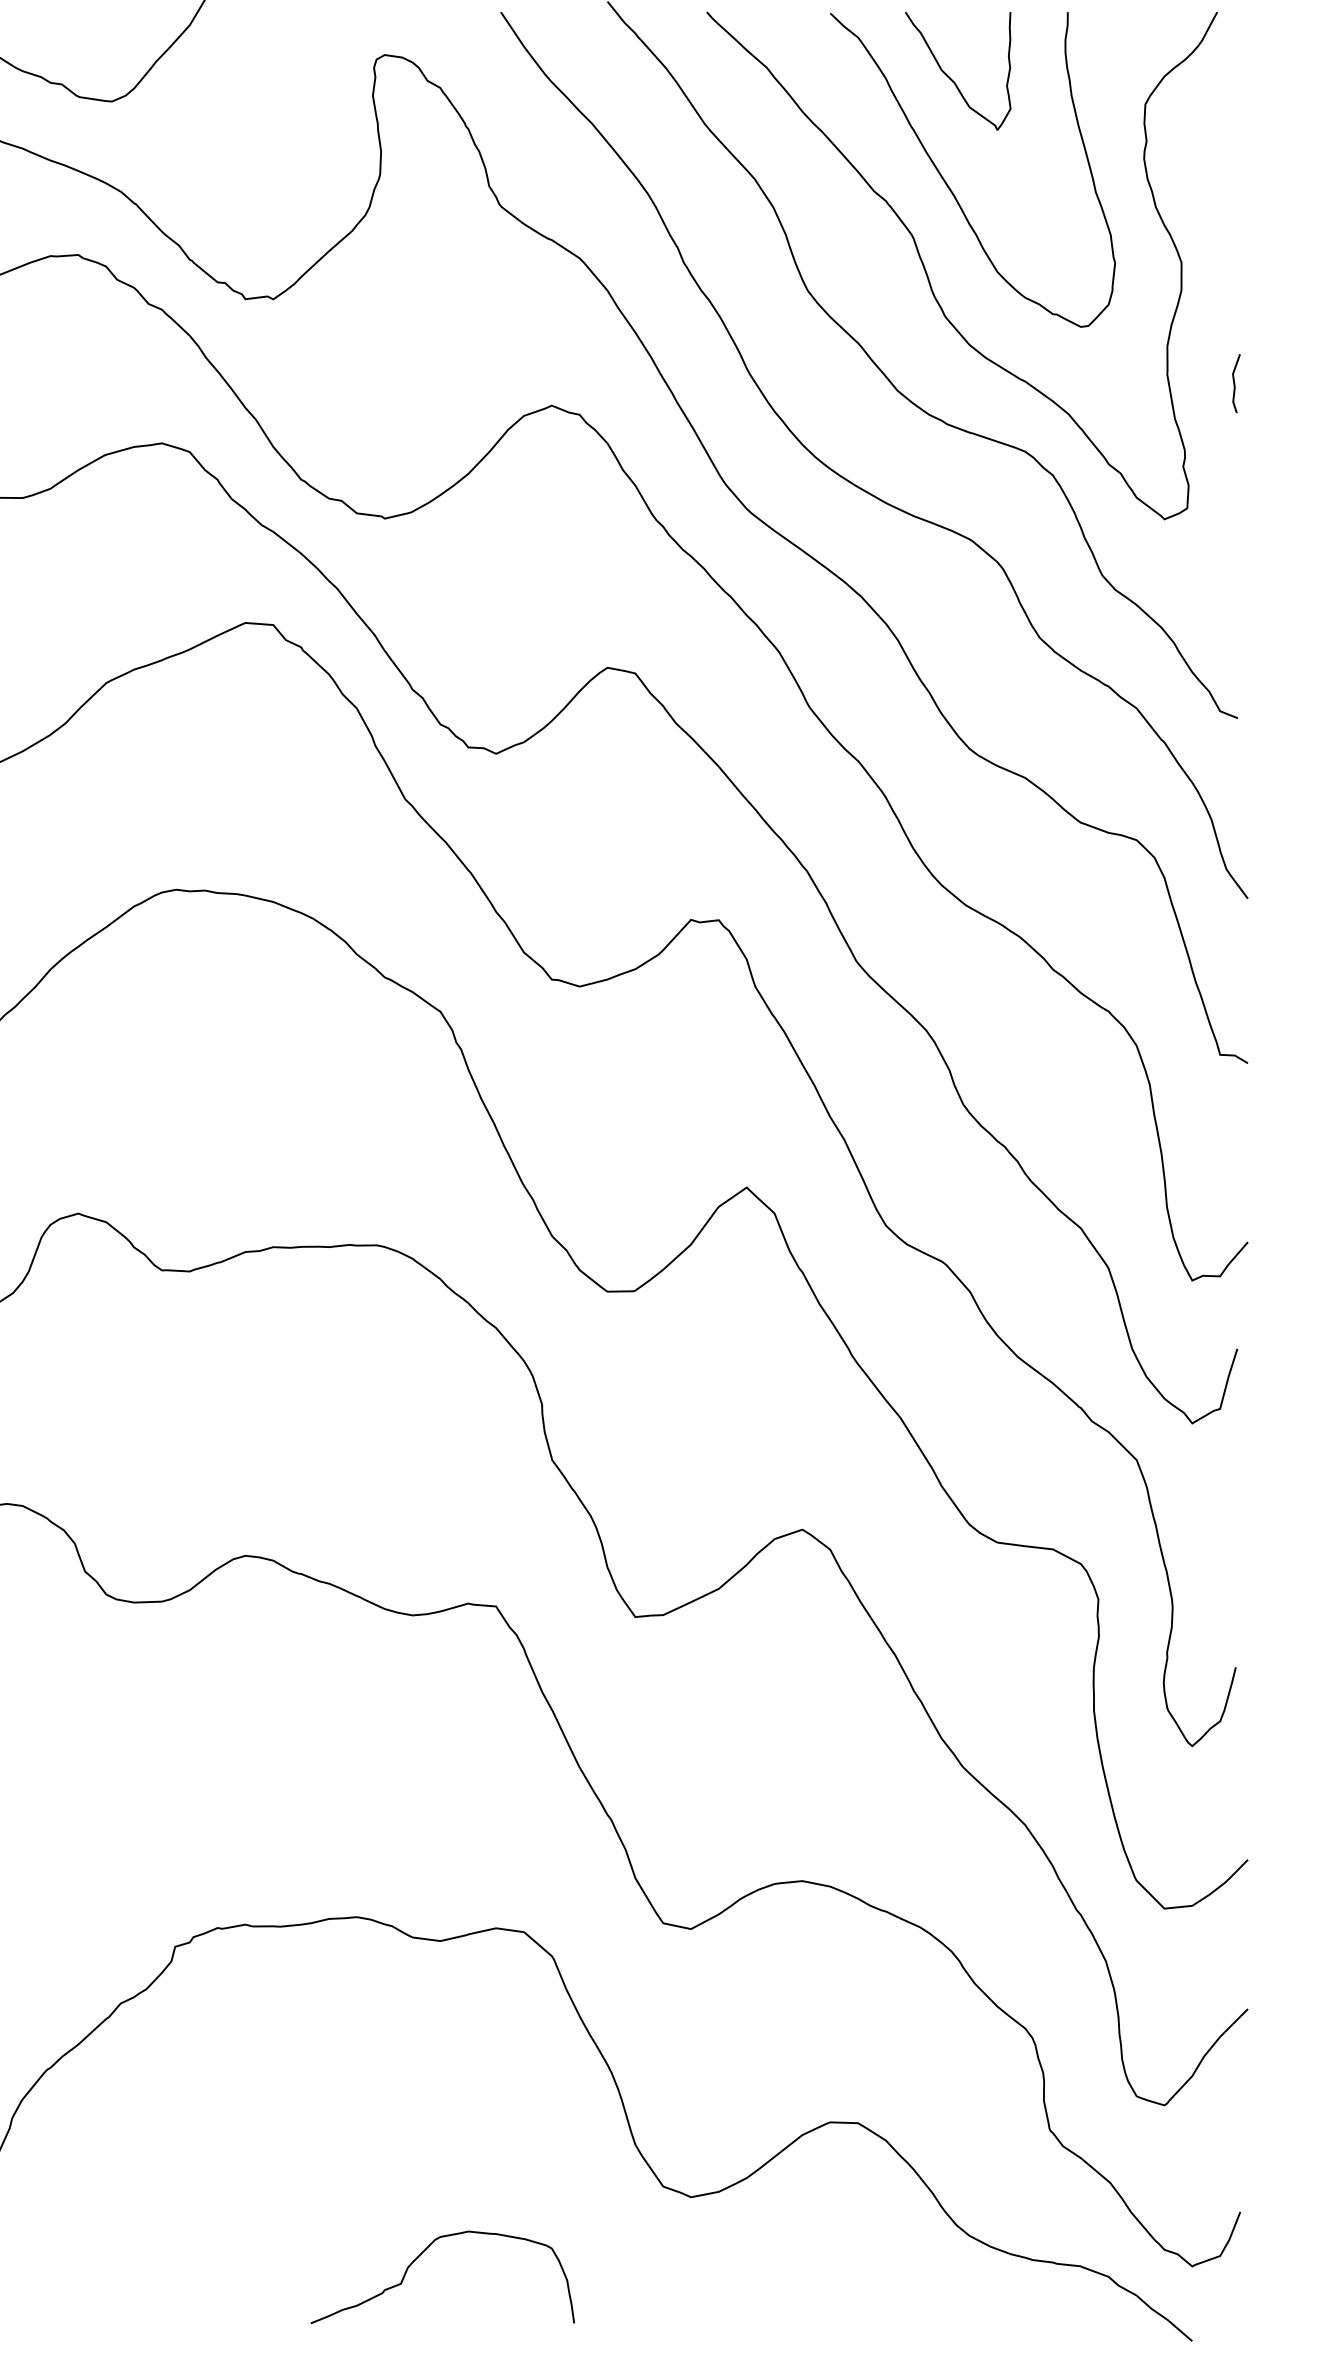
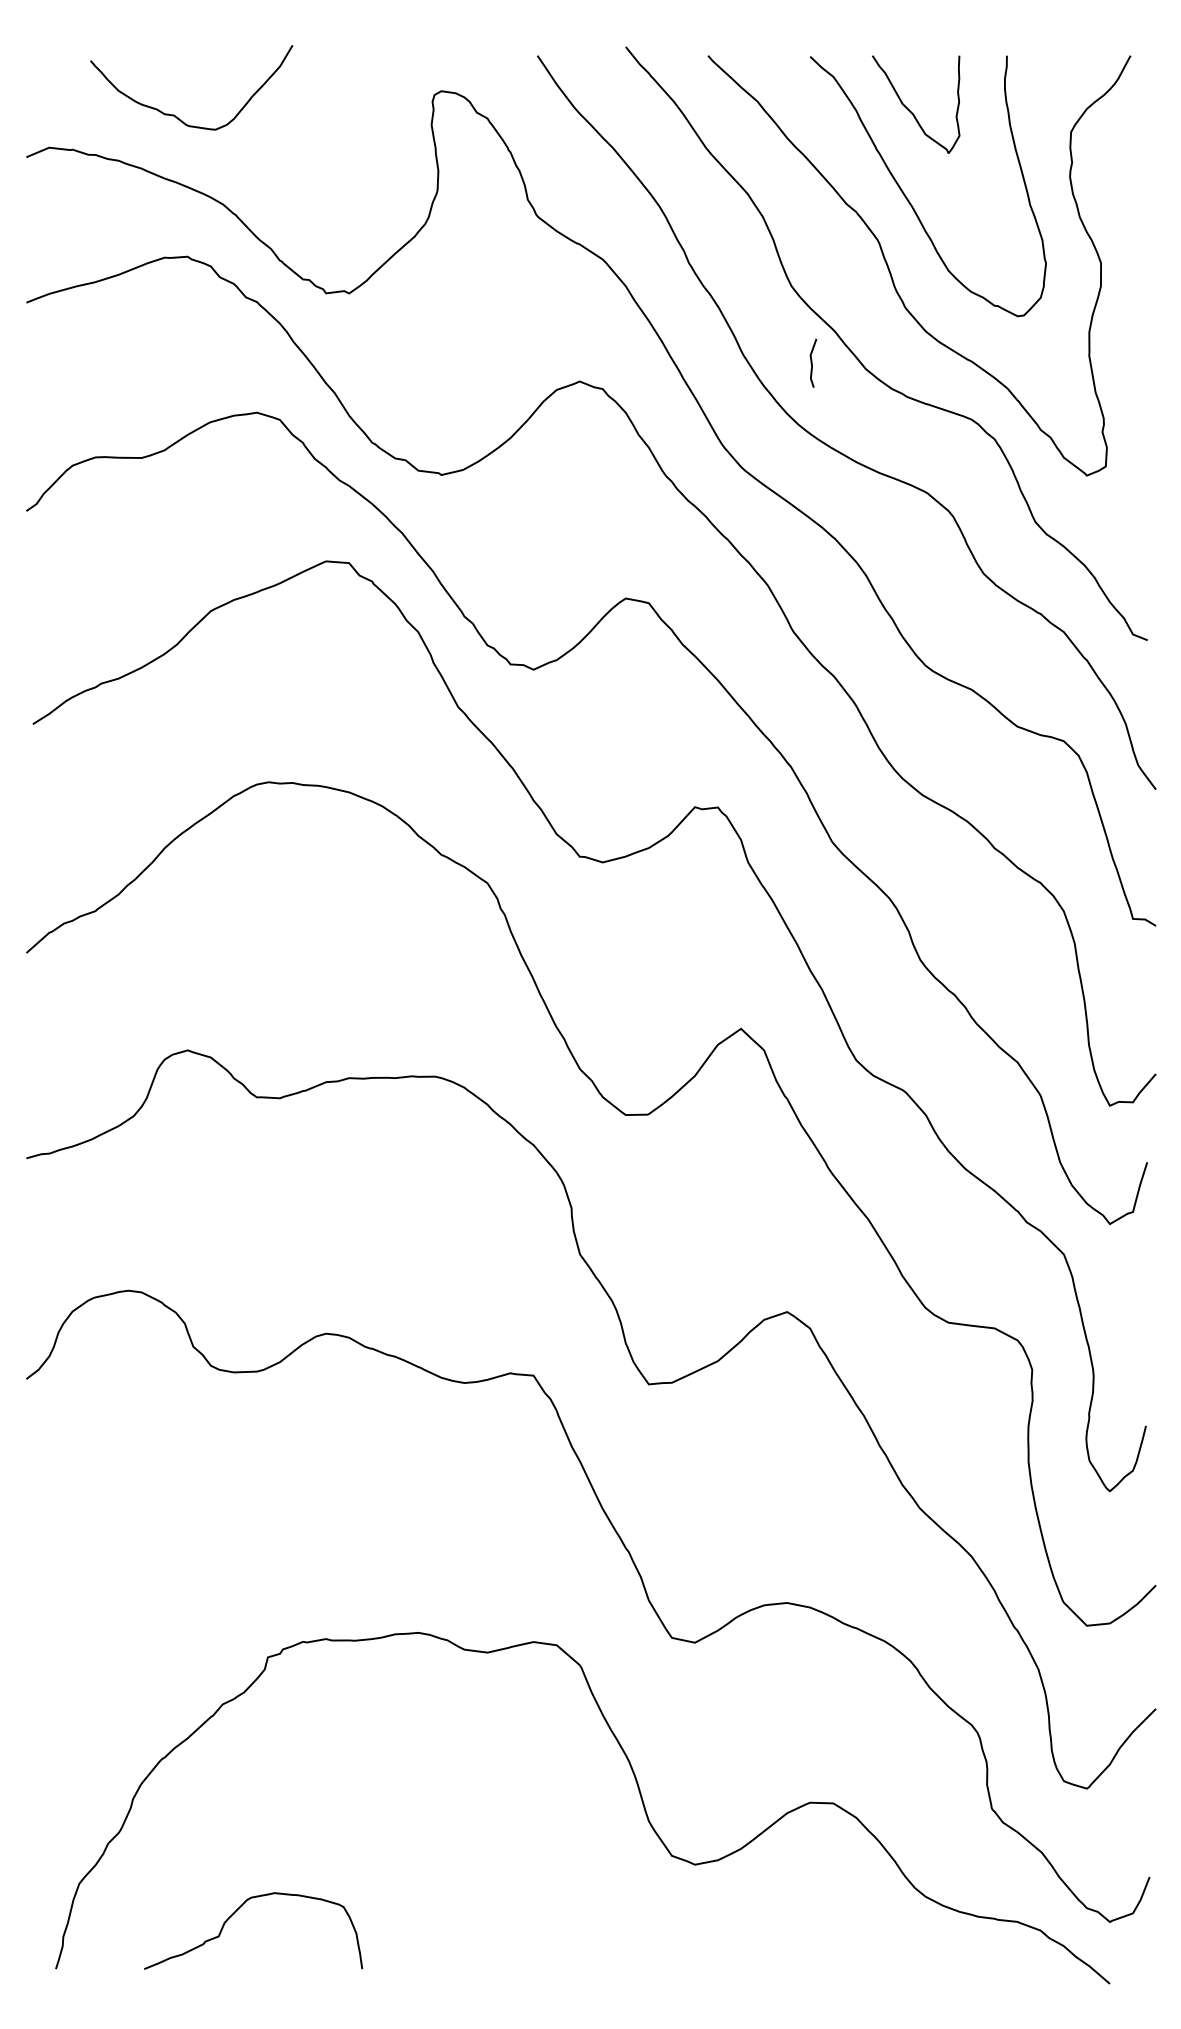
line: (1235, 382) -> (812, 362), moved
curve: (422, 2254) -> (236, 1912), moved

